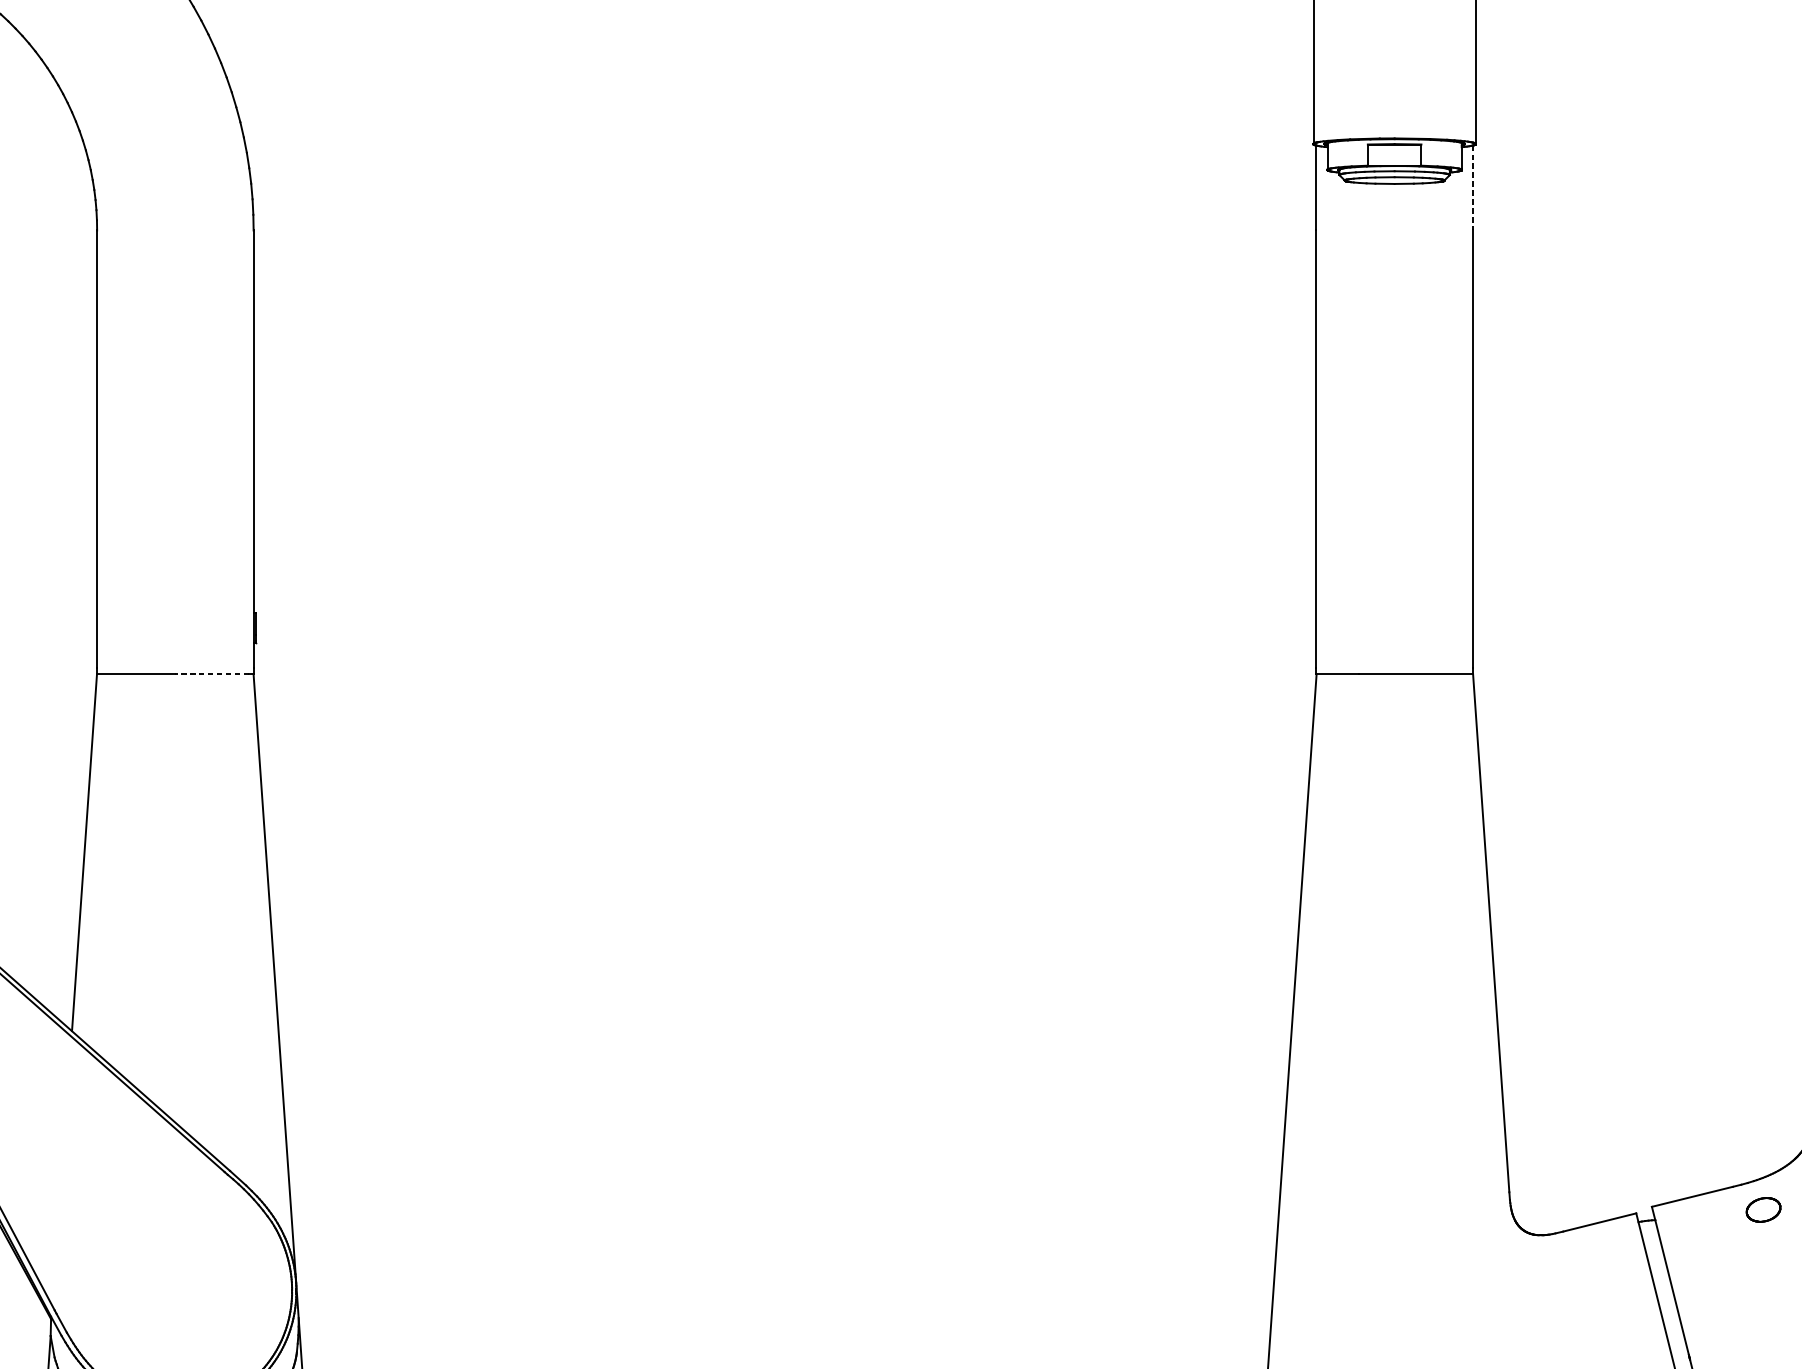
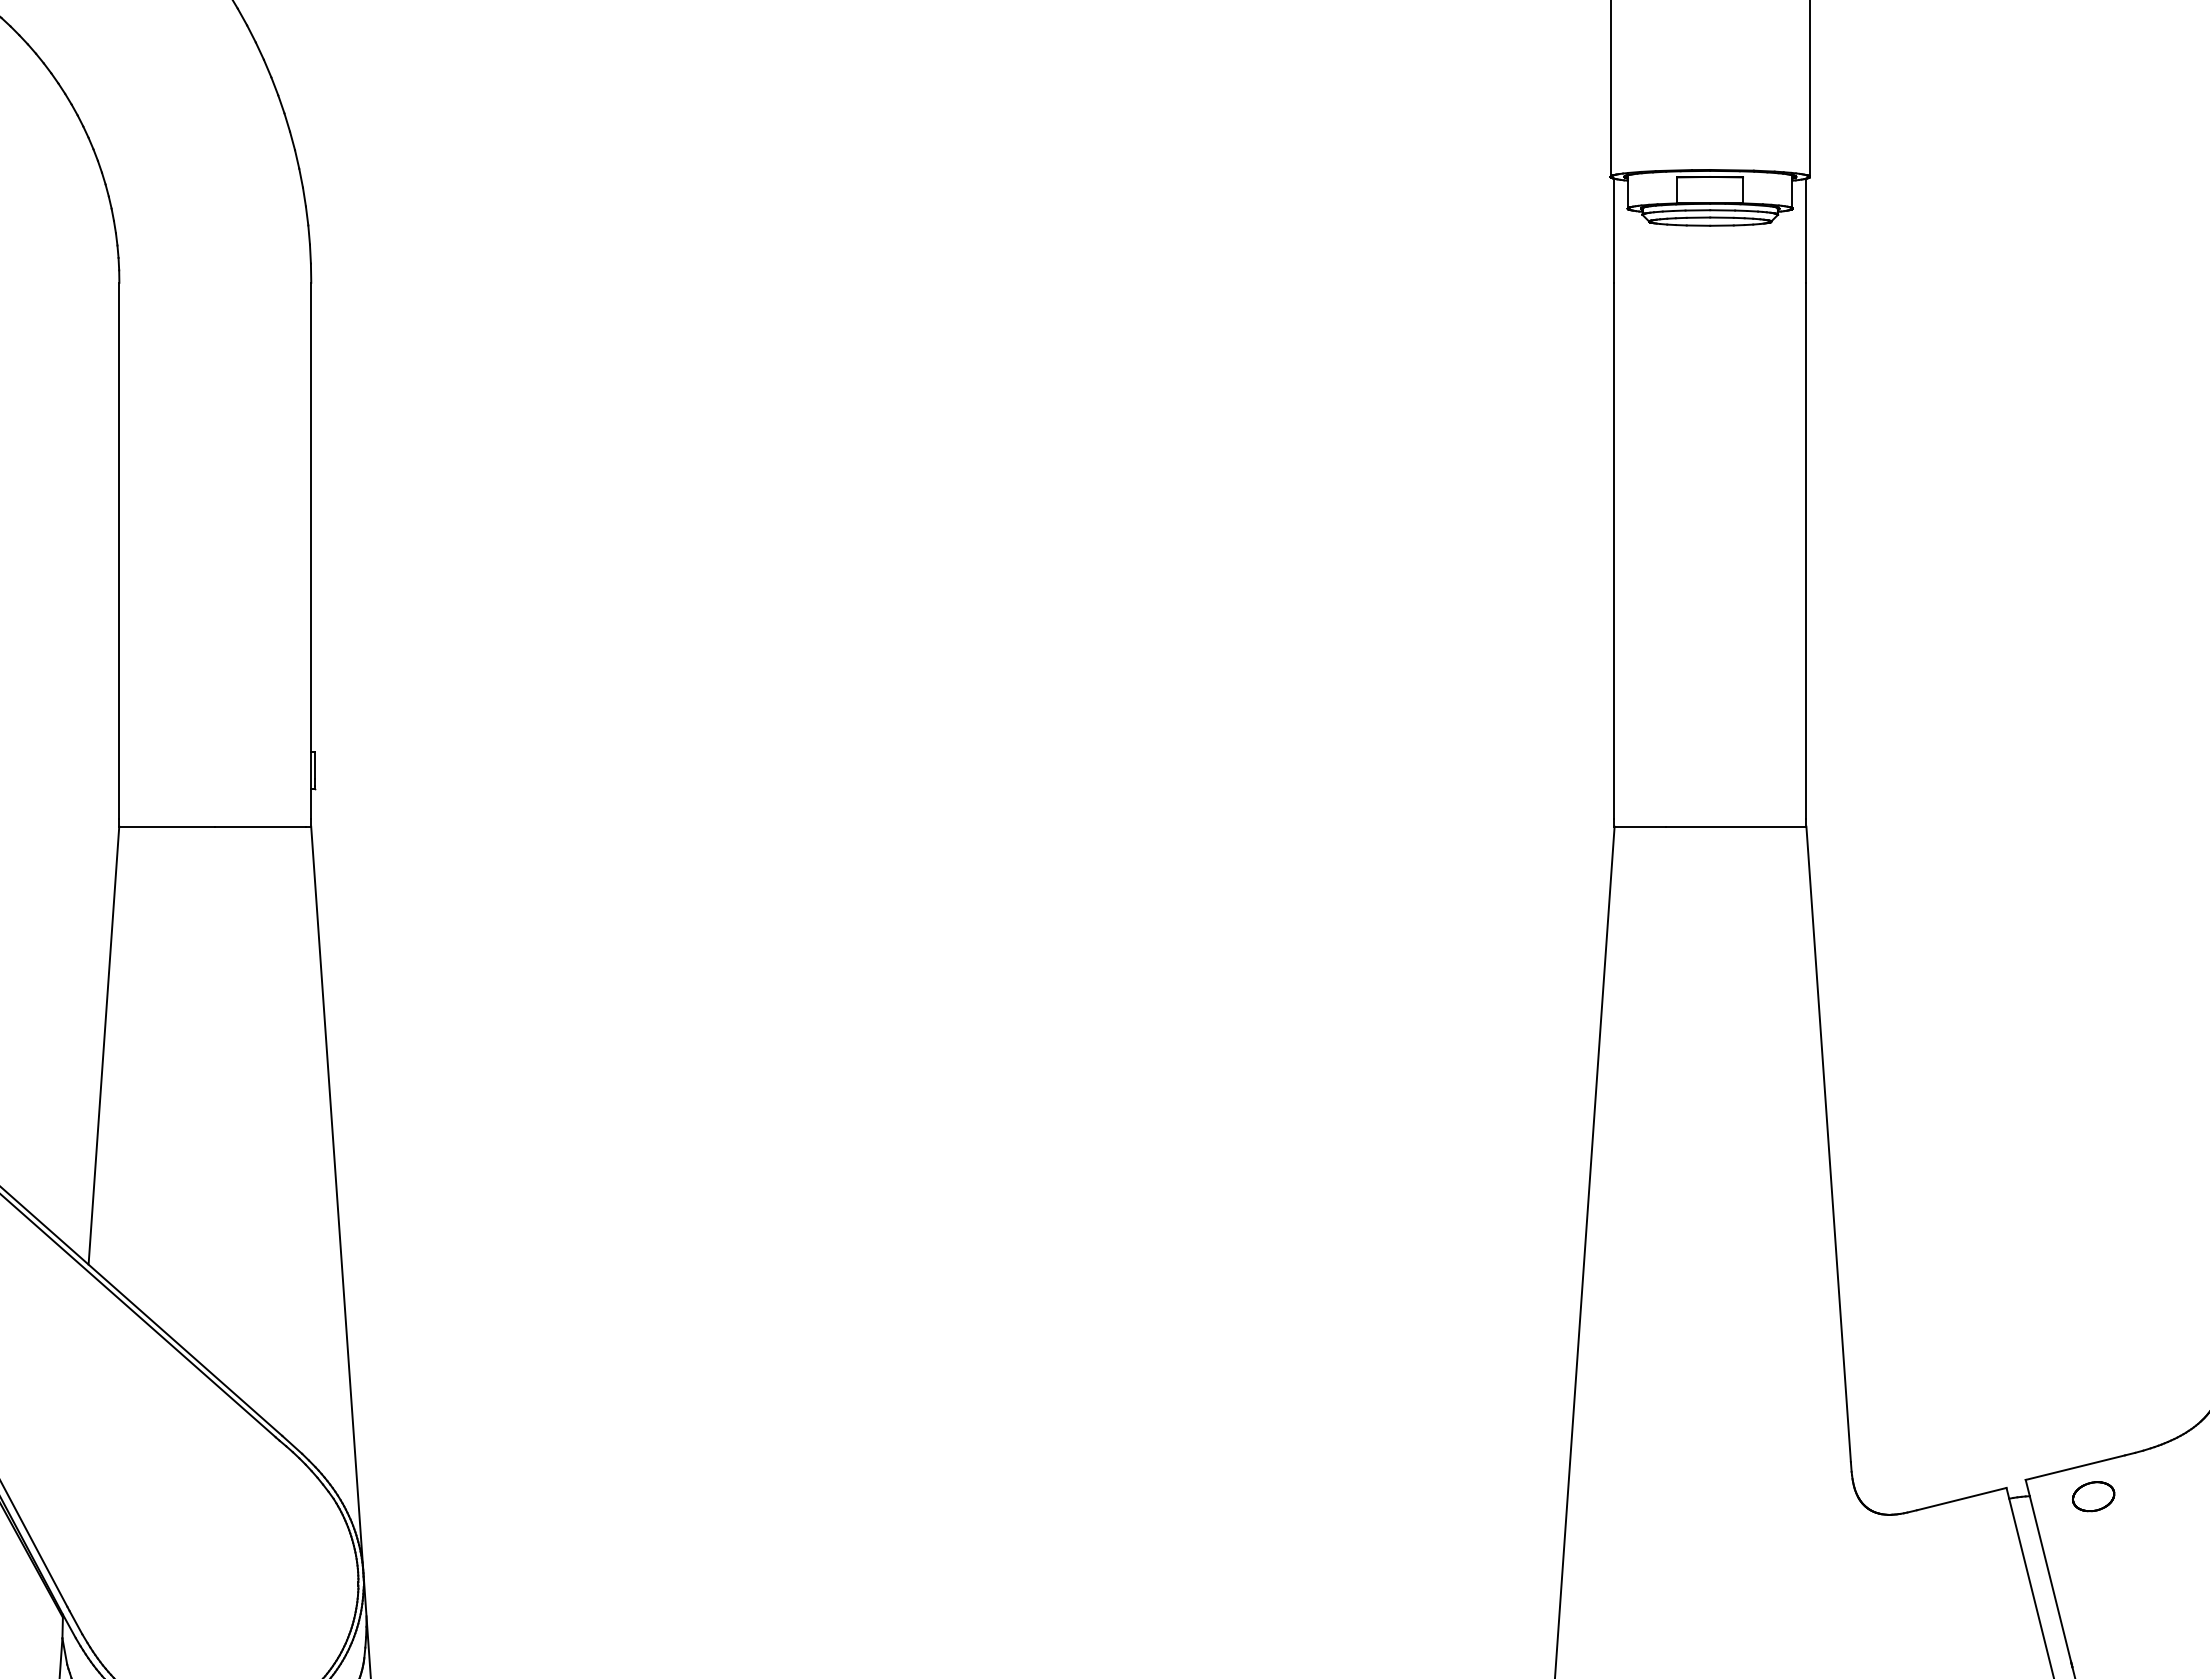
line: (1473, 188) -> (1806, 231), dashed -> solid
line: (212, 673) -> (260, 826), dashed -> solid
part: (1763, 1209) -> (2093, 1496), moved

